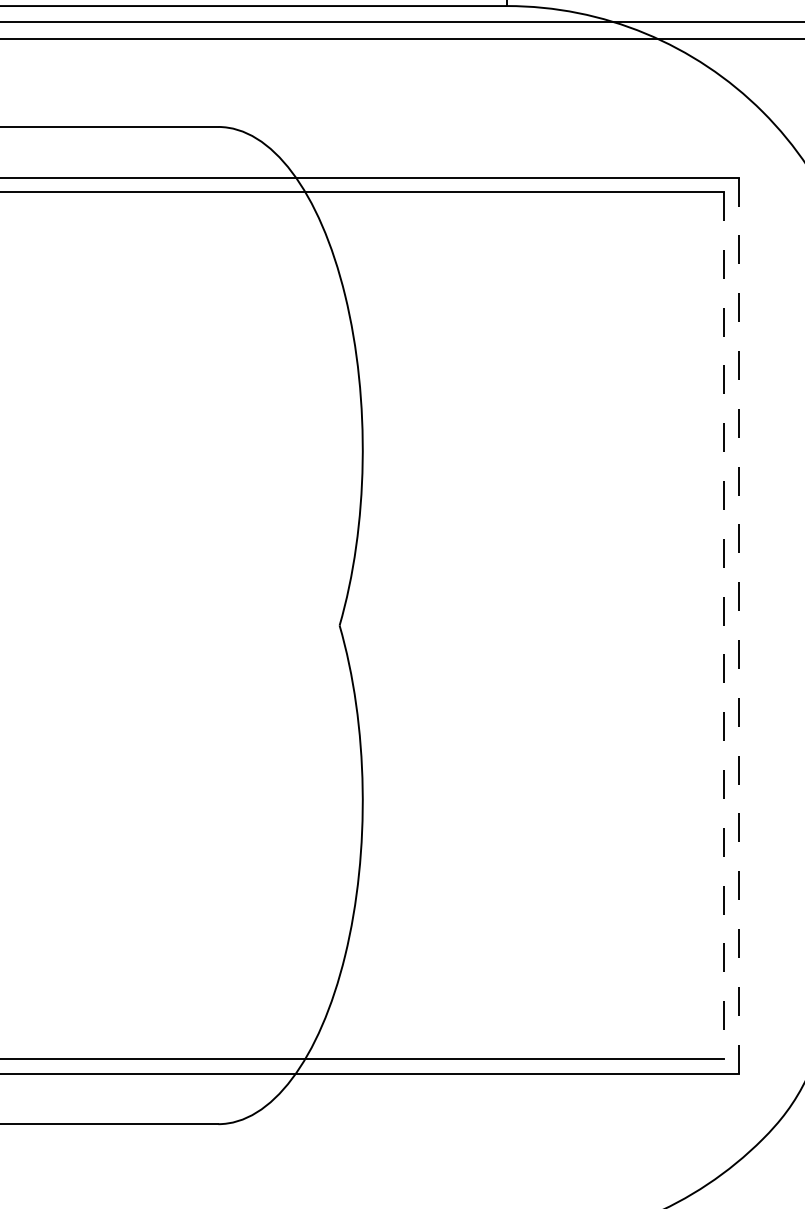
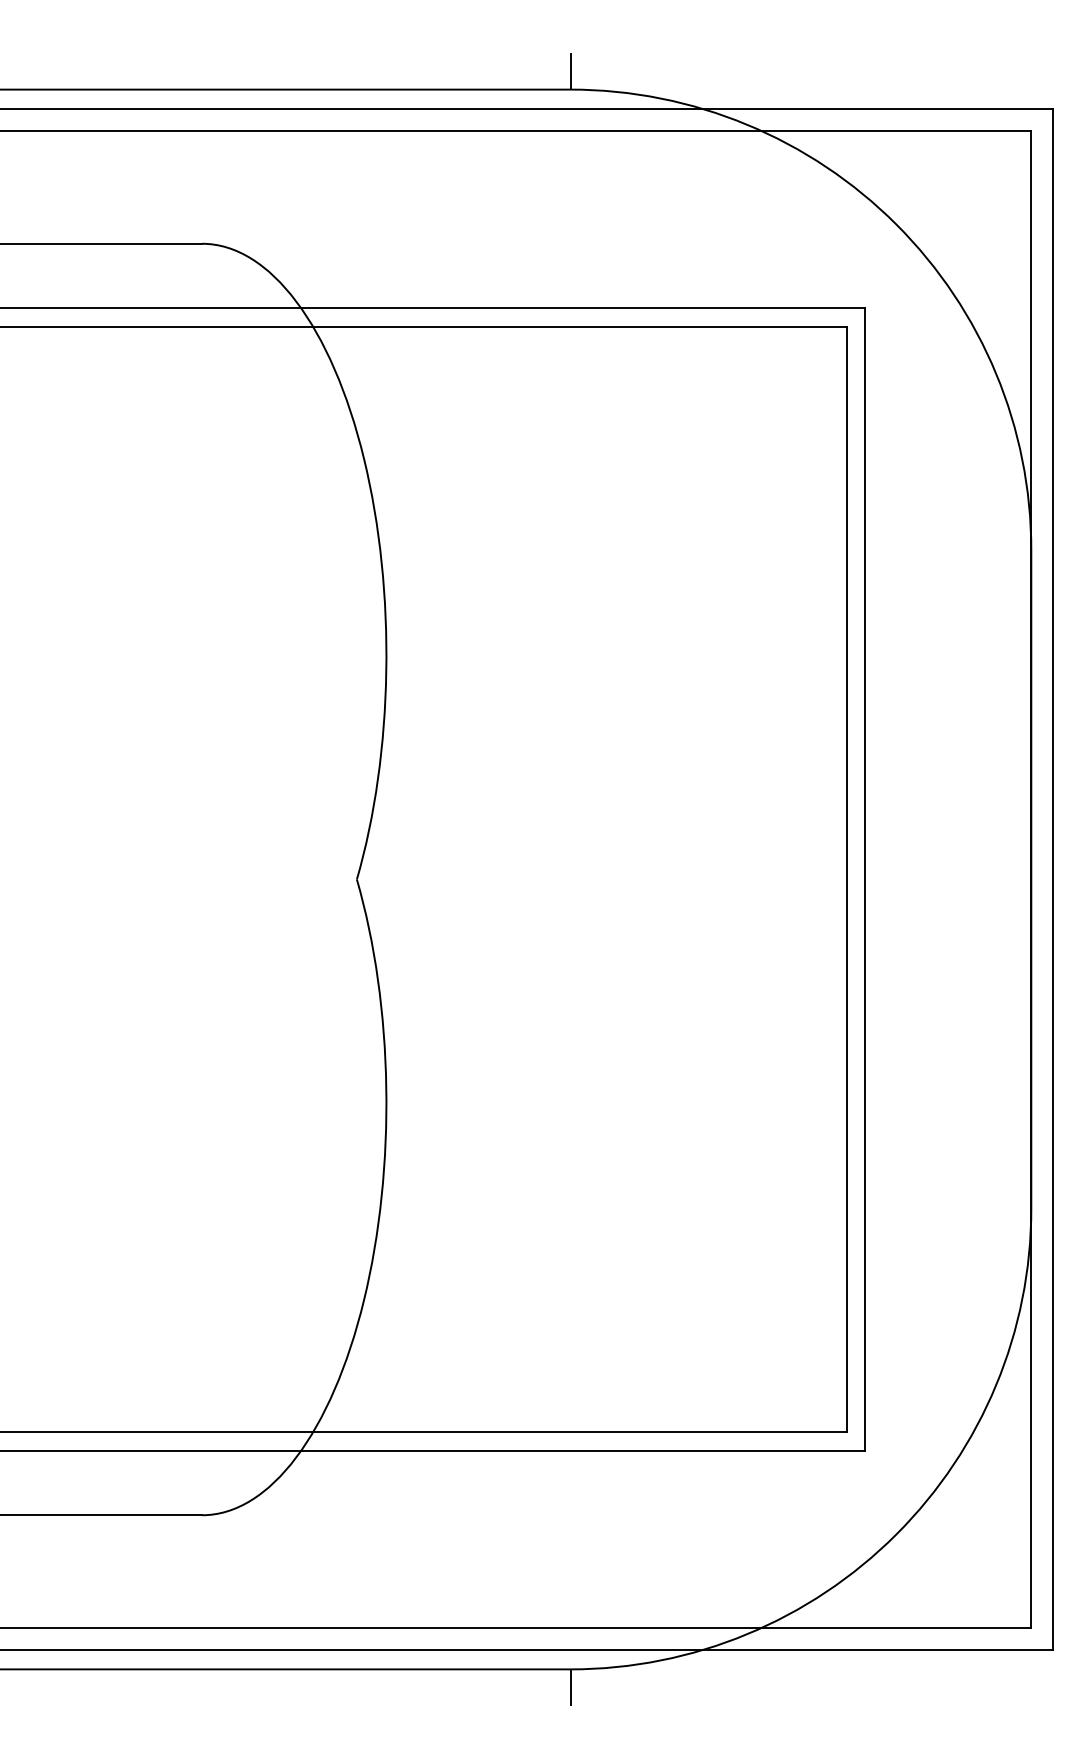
line: (724, 625) -> (847, 879), dashed -> solid
line: (738, 625) -> (865, 879), dashed -> solid

